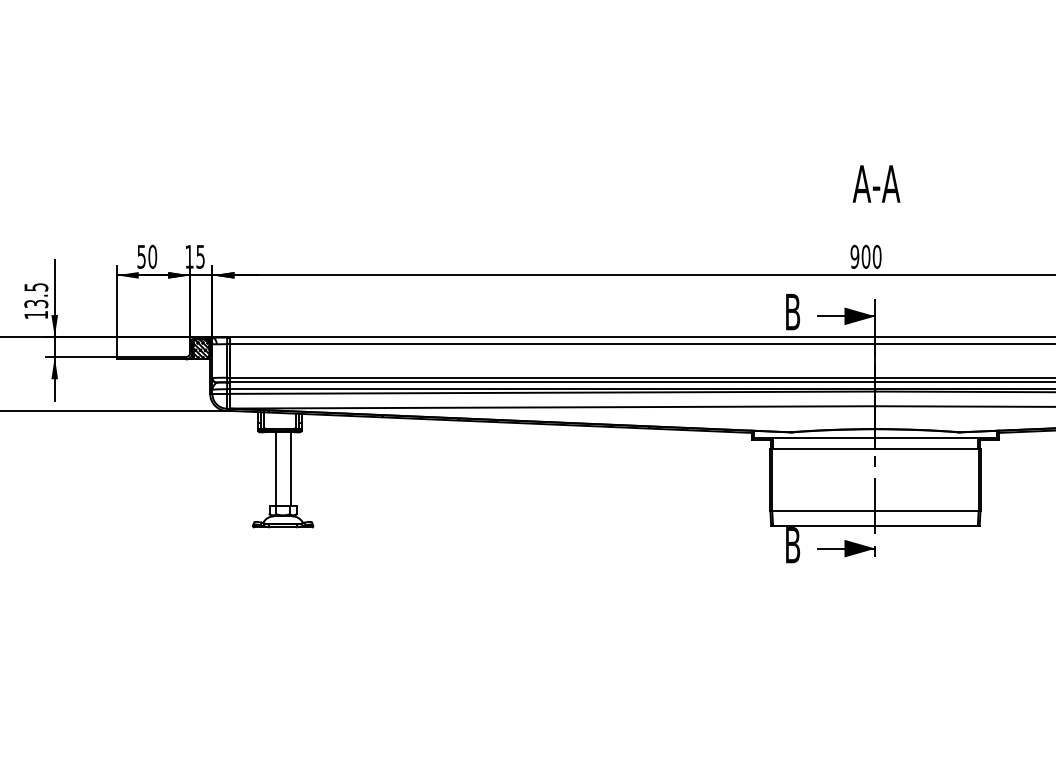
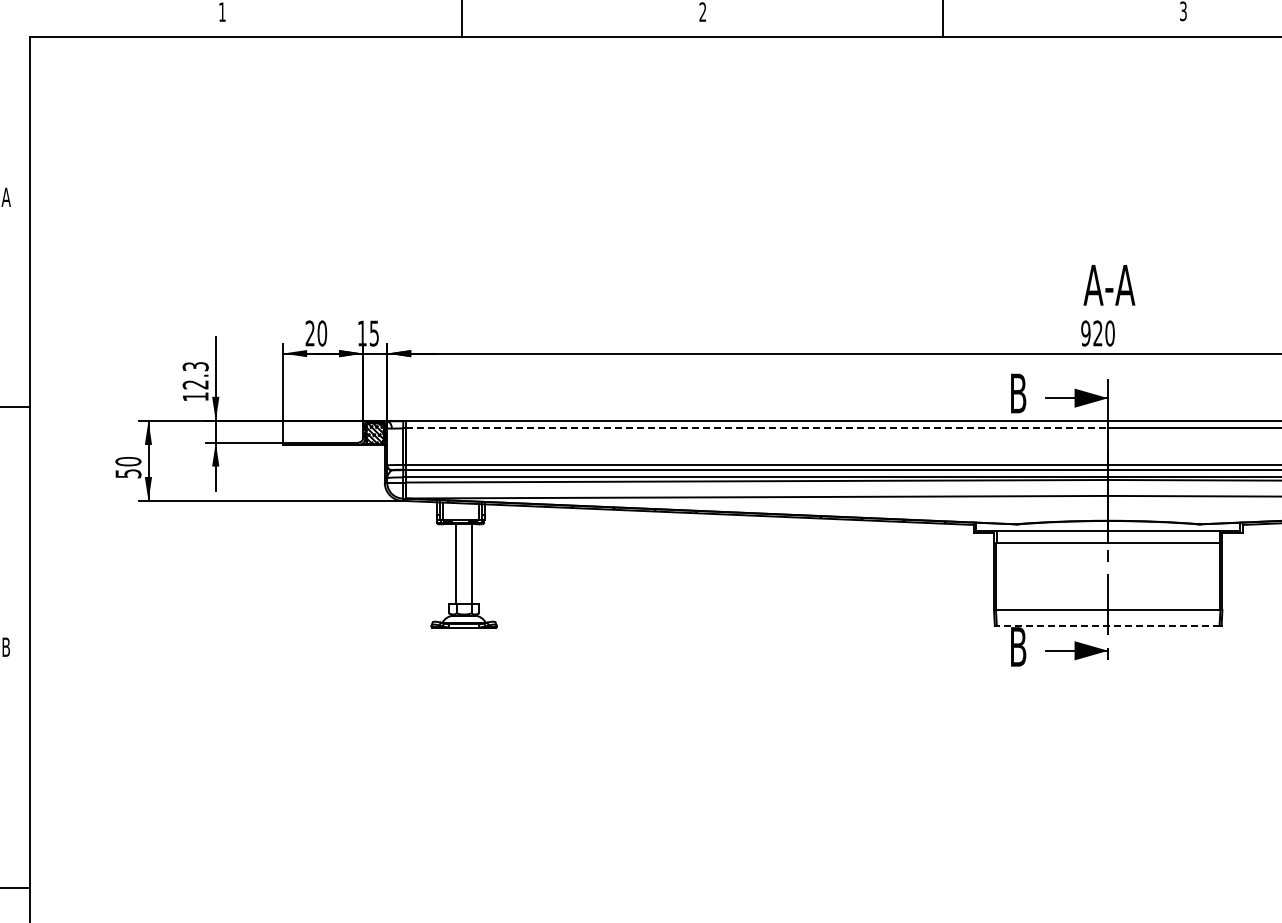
text: (876, 184) -> (1109, 285), moved
text: (140, 256) -> (309, 333), 50 -> 20
text: (865, 256) -> (1097, 333), 900 -> 920
text: (36, 295) -> (195, 375), 13.5 -> 12.3
line: (552, 344) -> (757, 428), solid -> dashed
line: (874, 525) -> (1107, 625), solid -> dashed

